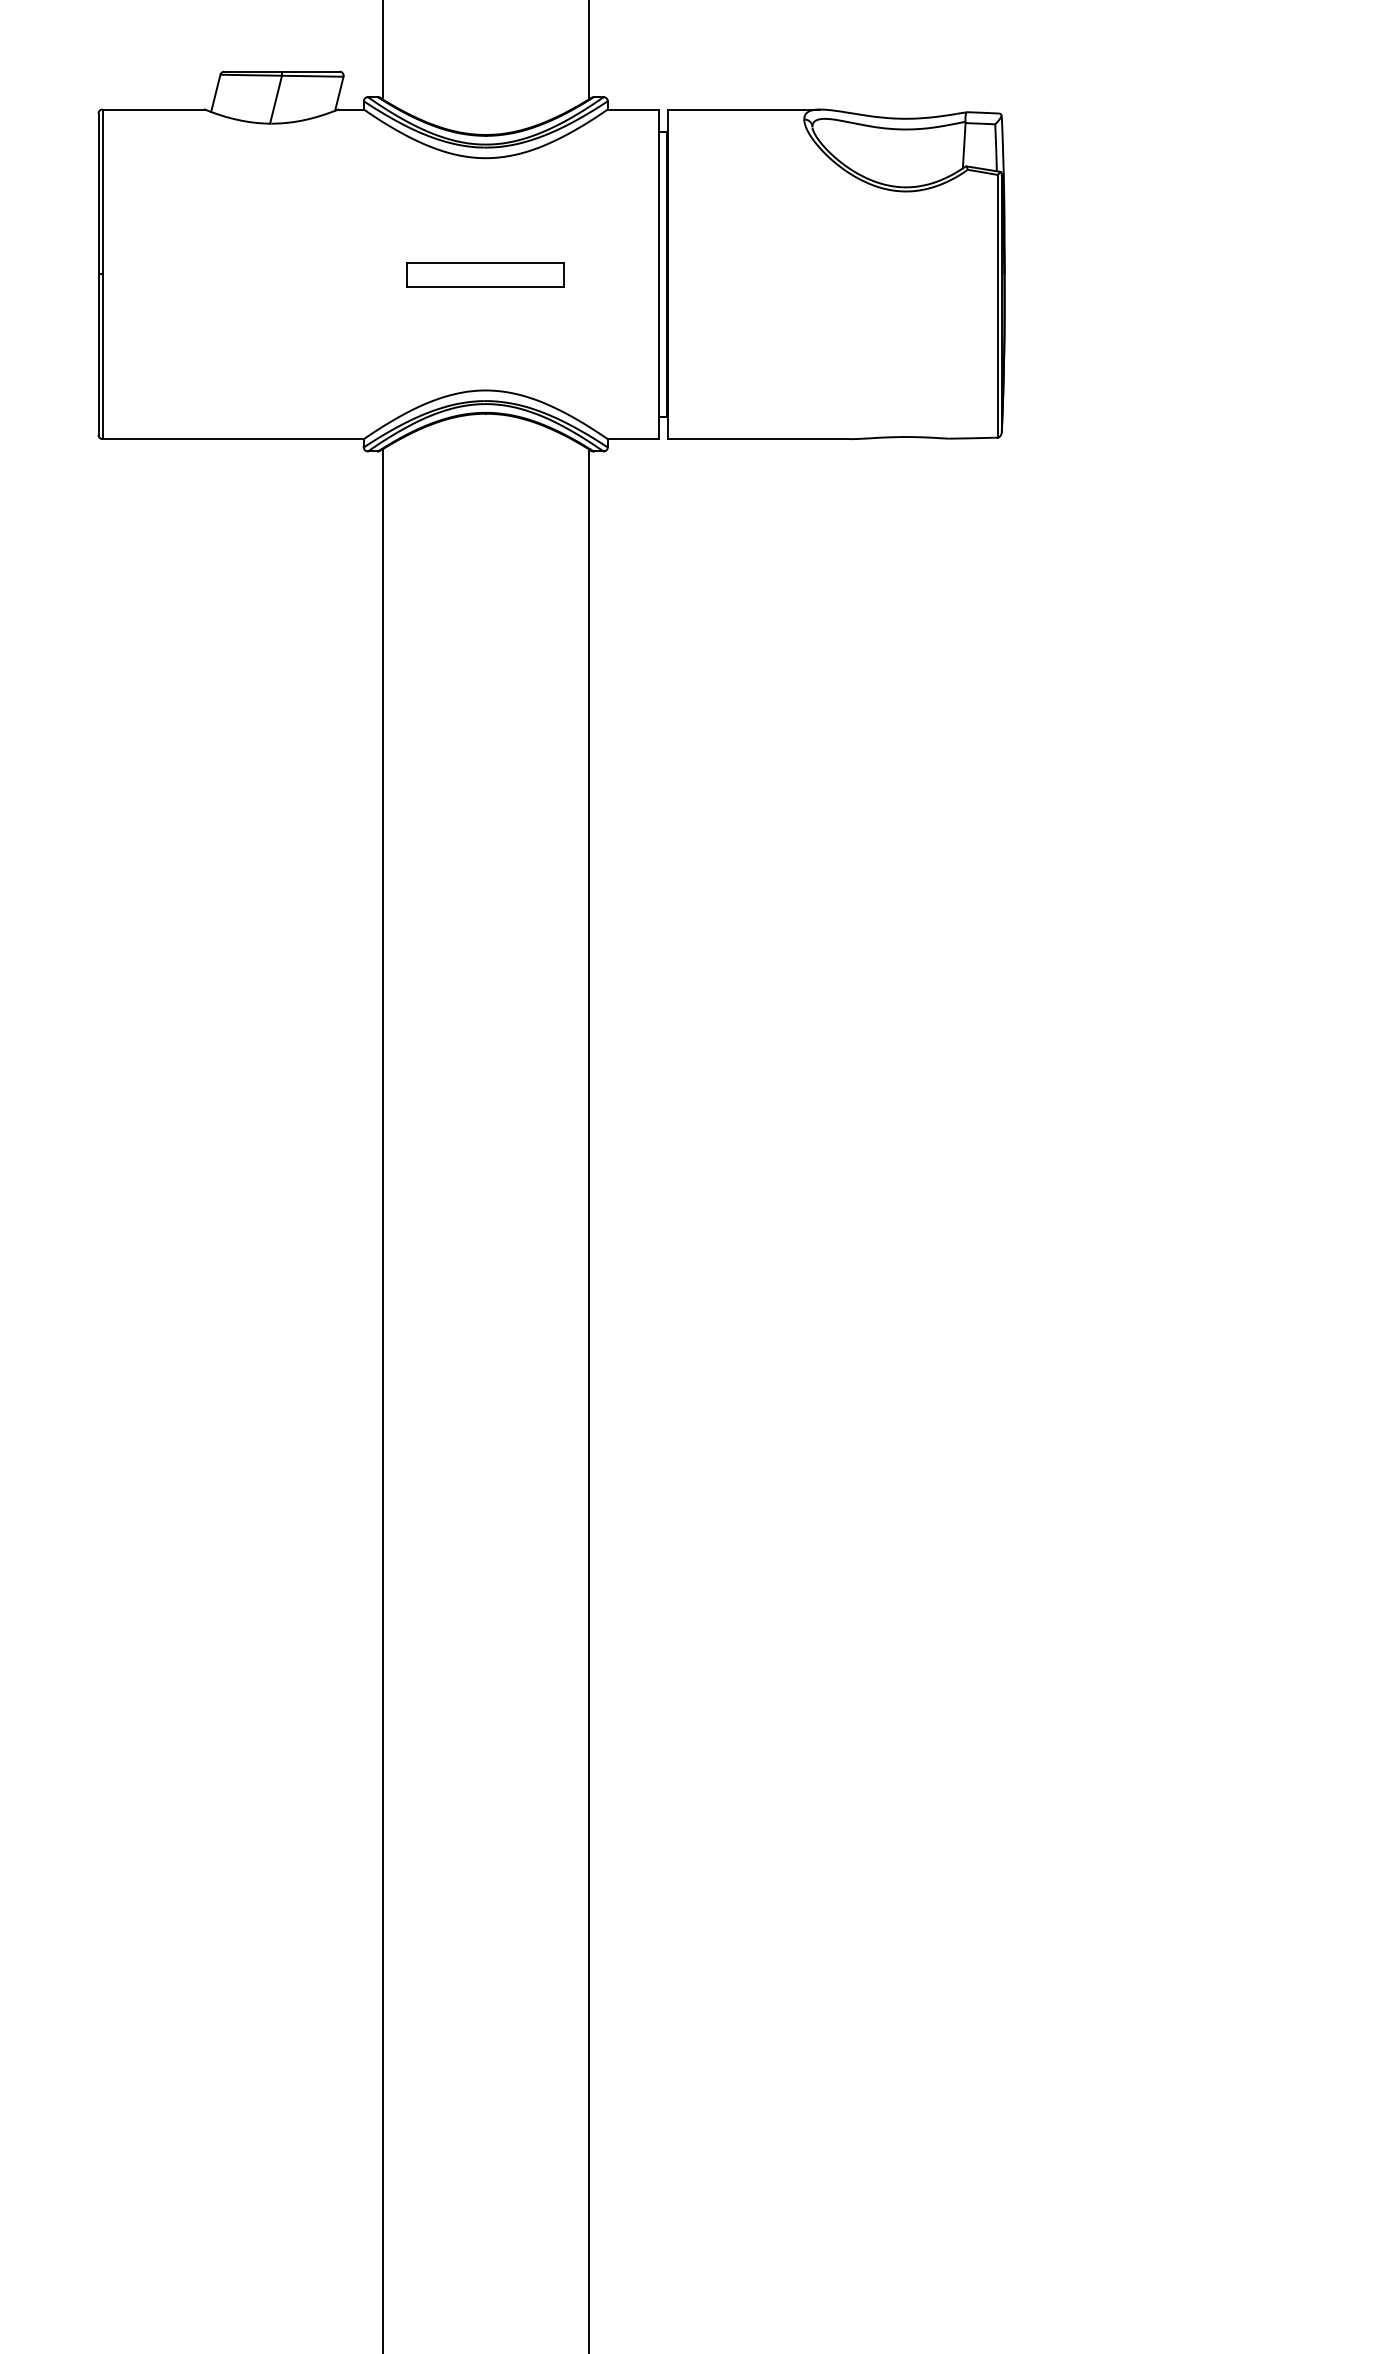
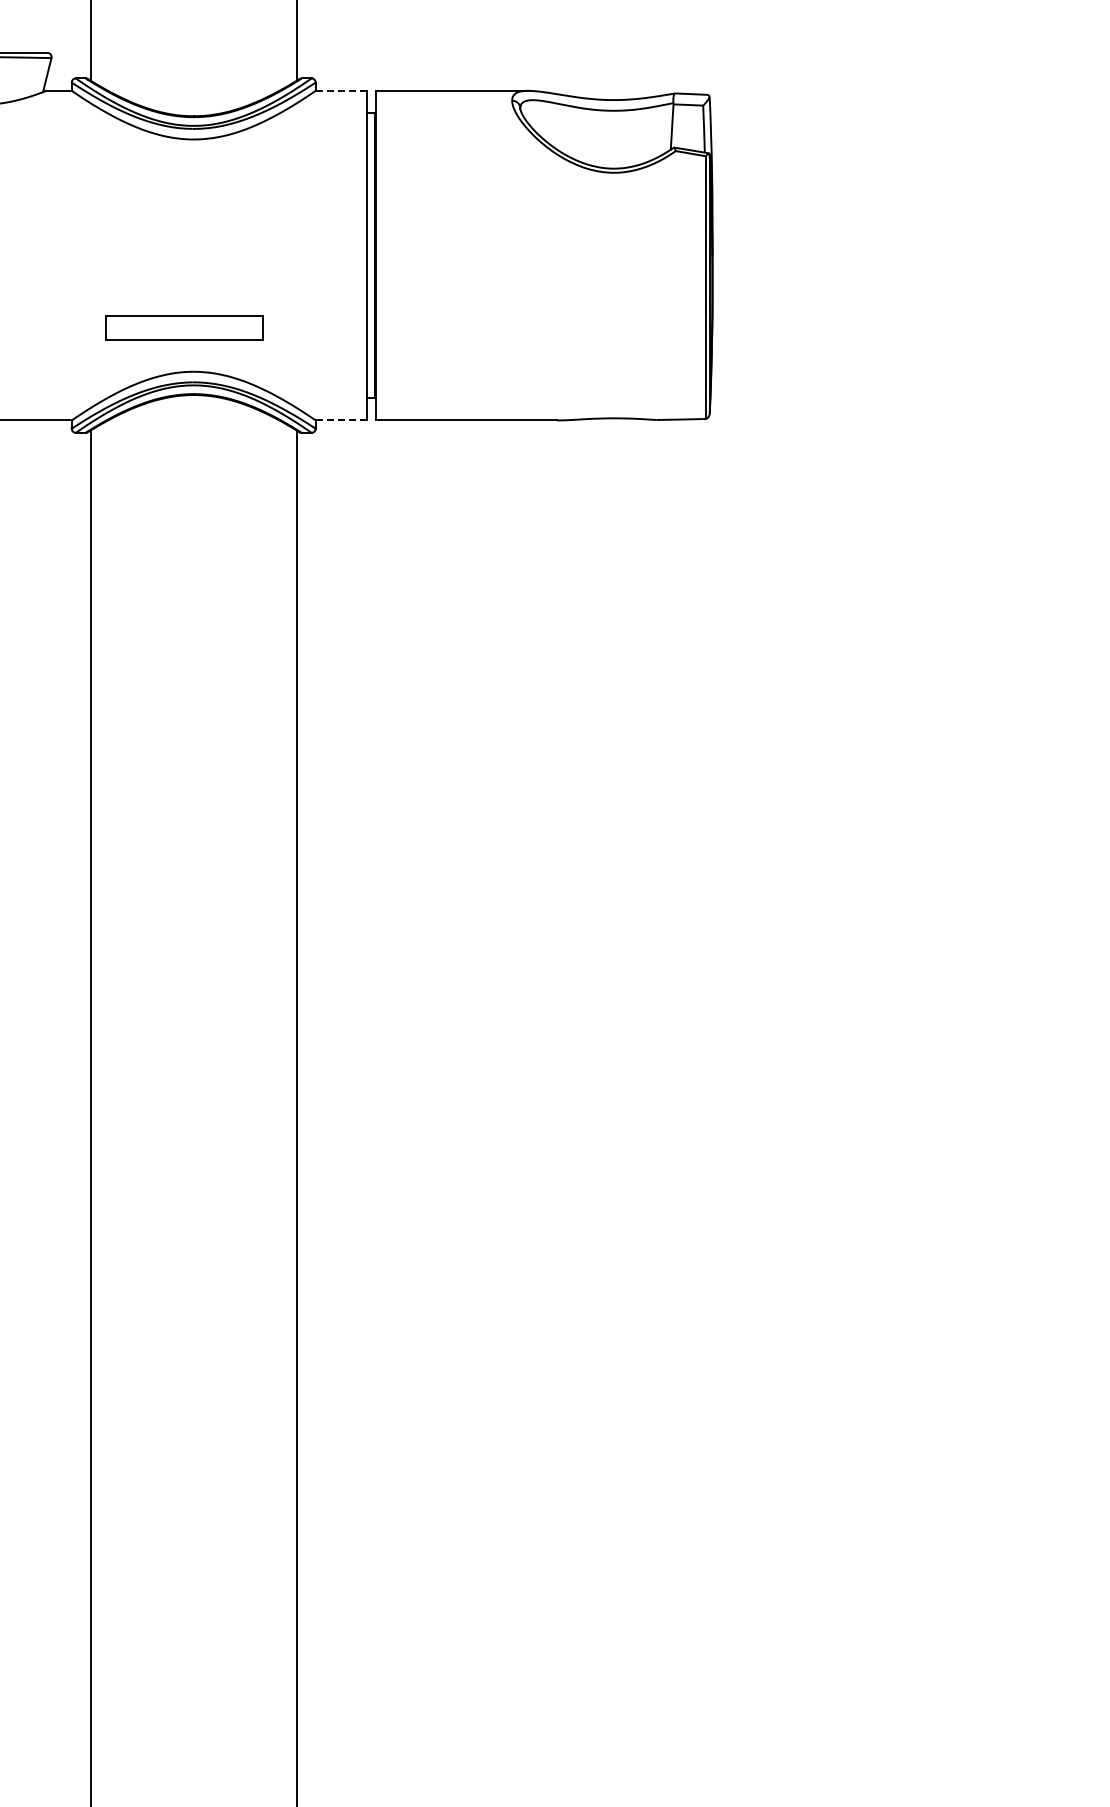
line: (633, 109) -> (341, 90), solid -> dashed
part: (485, 274) -> (184, 327), moved
line: (633, 439) -> (341, 420), solid -> dashed

